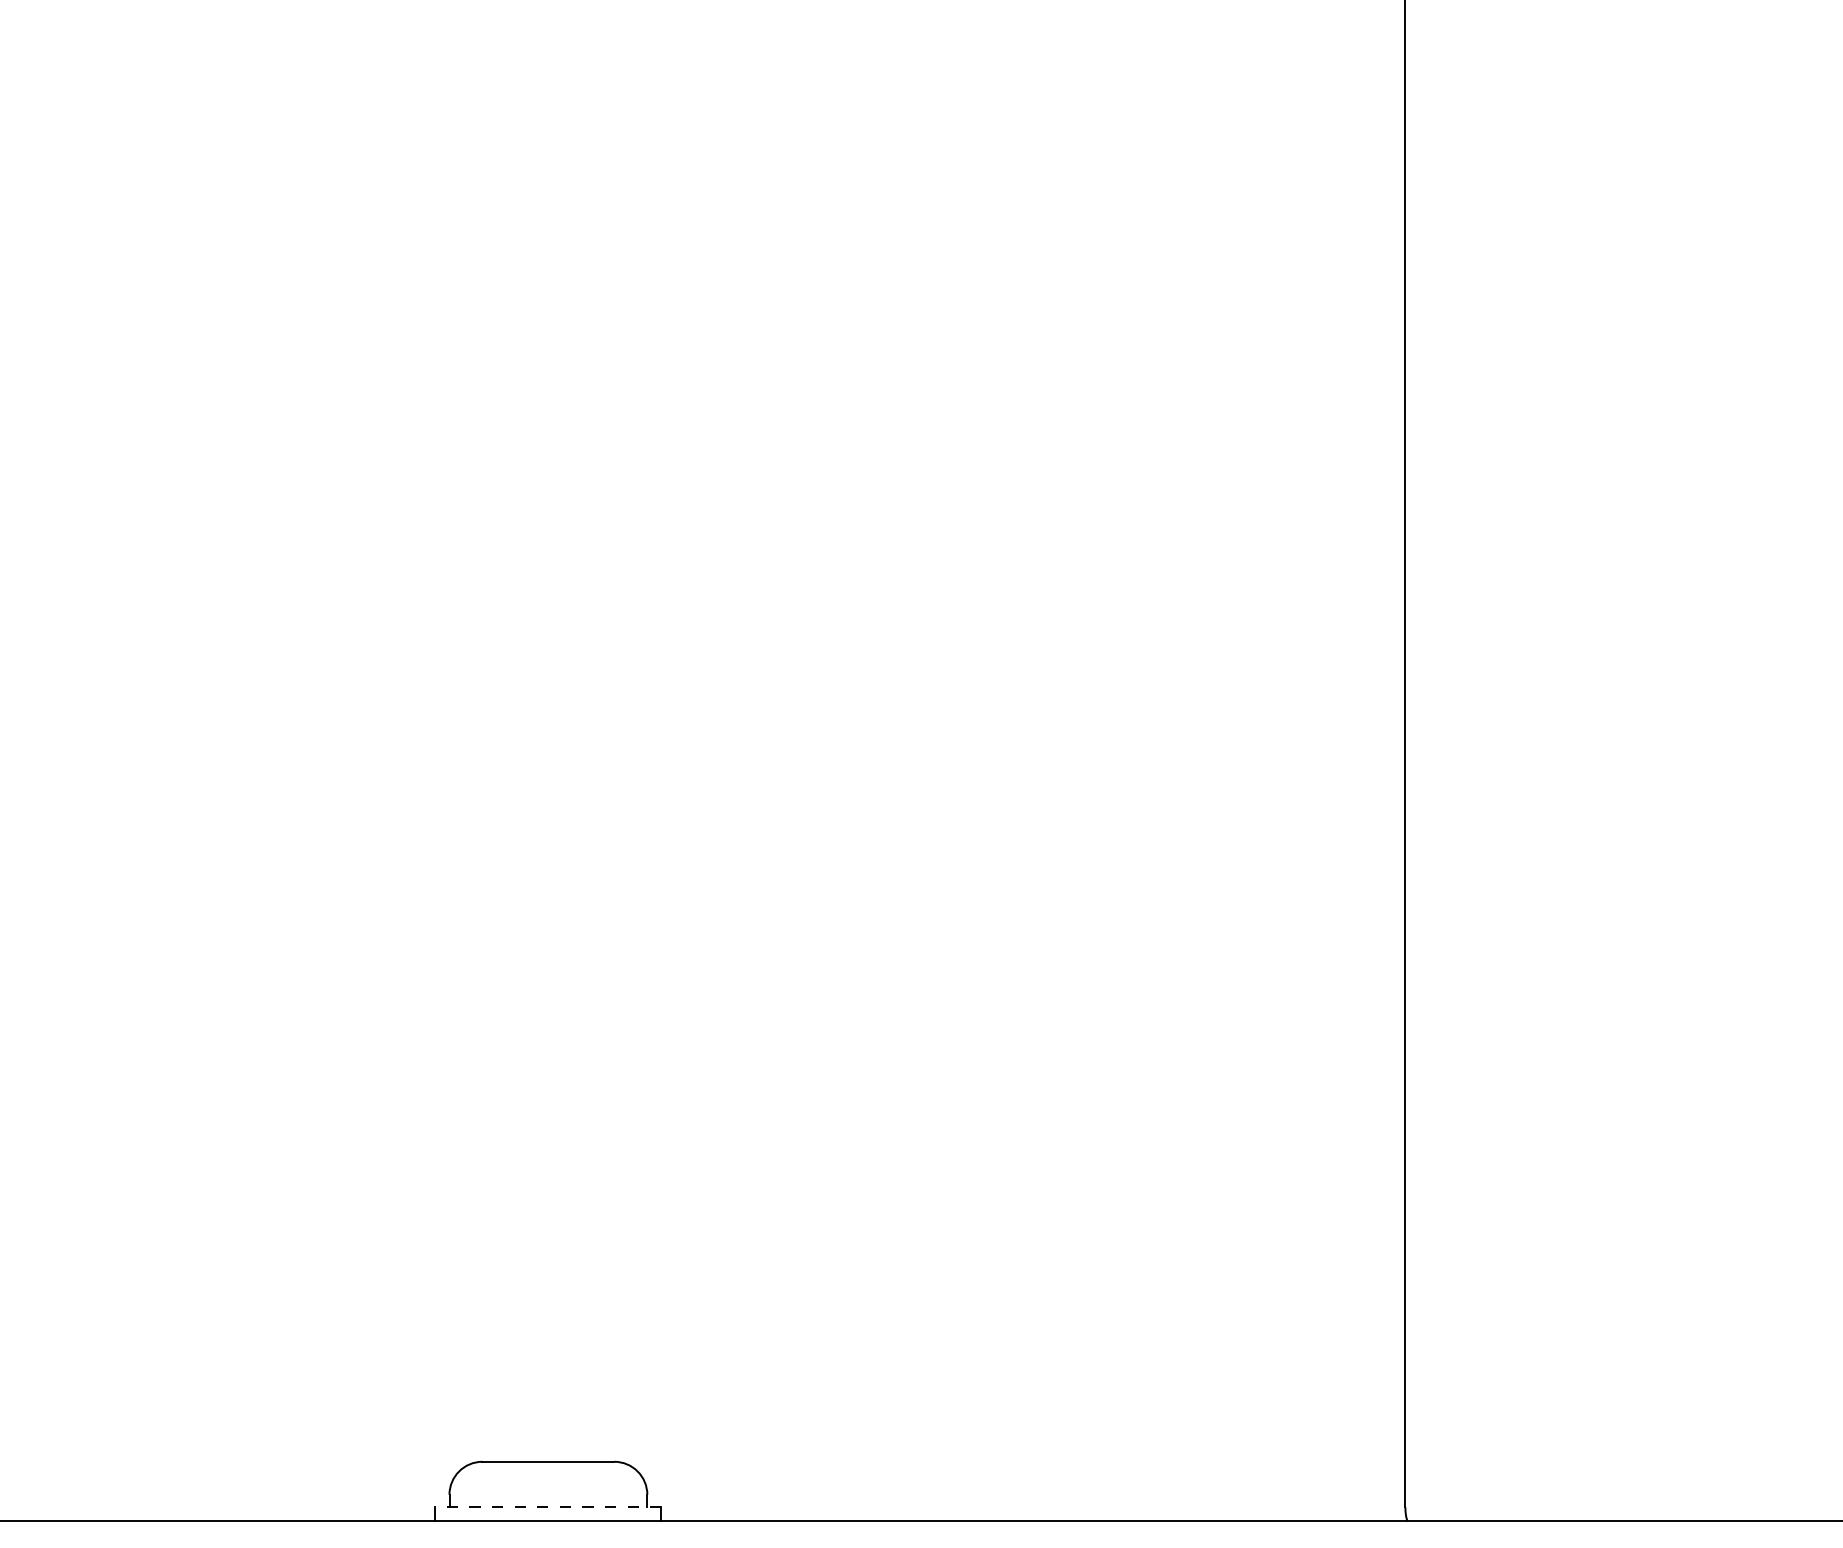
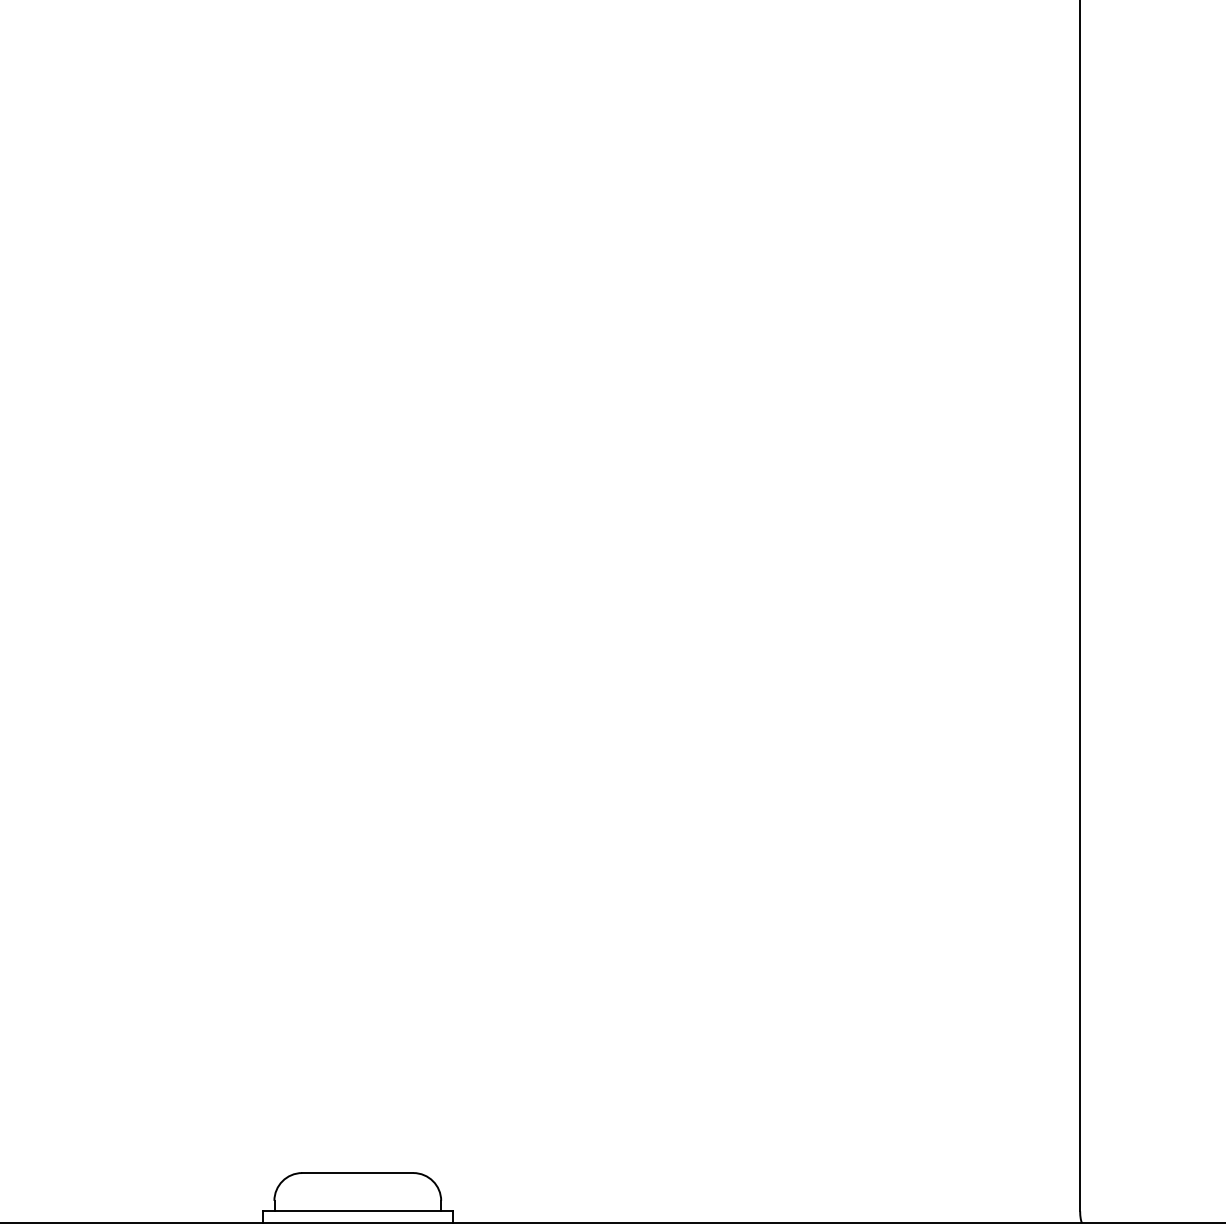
line: (547, 1507) -> (357, 1211), dashed -> solid

